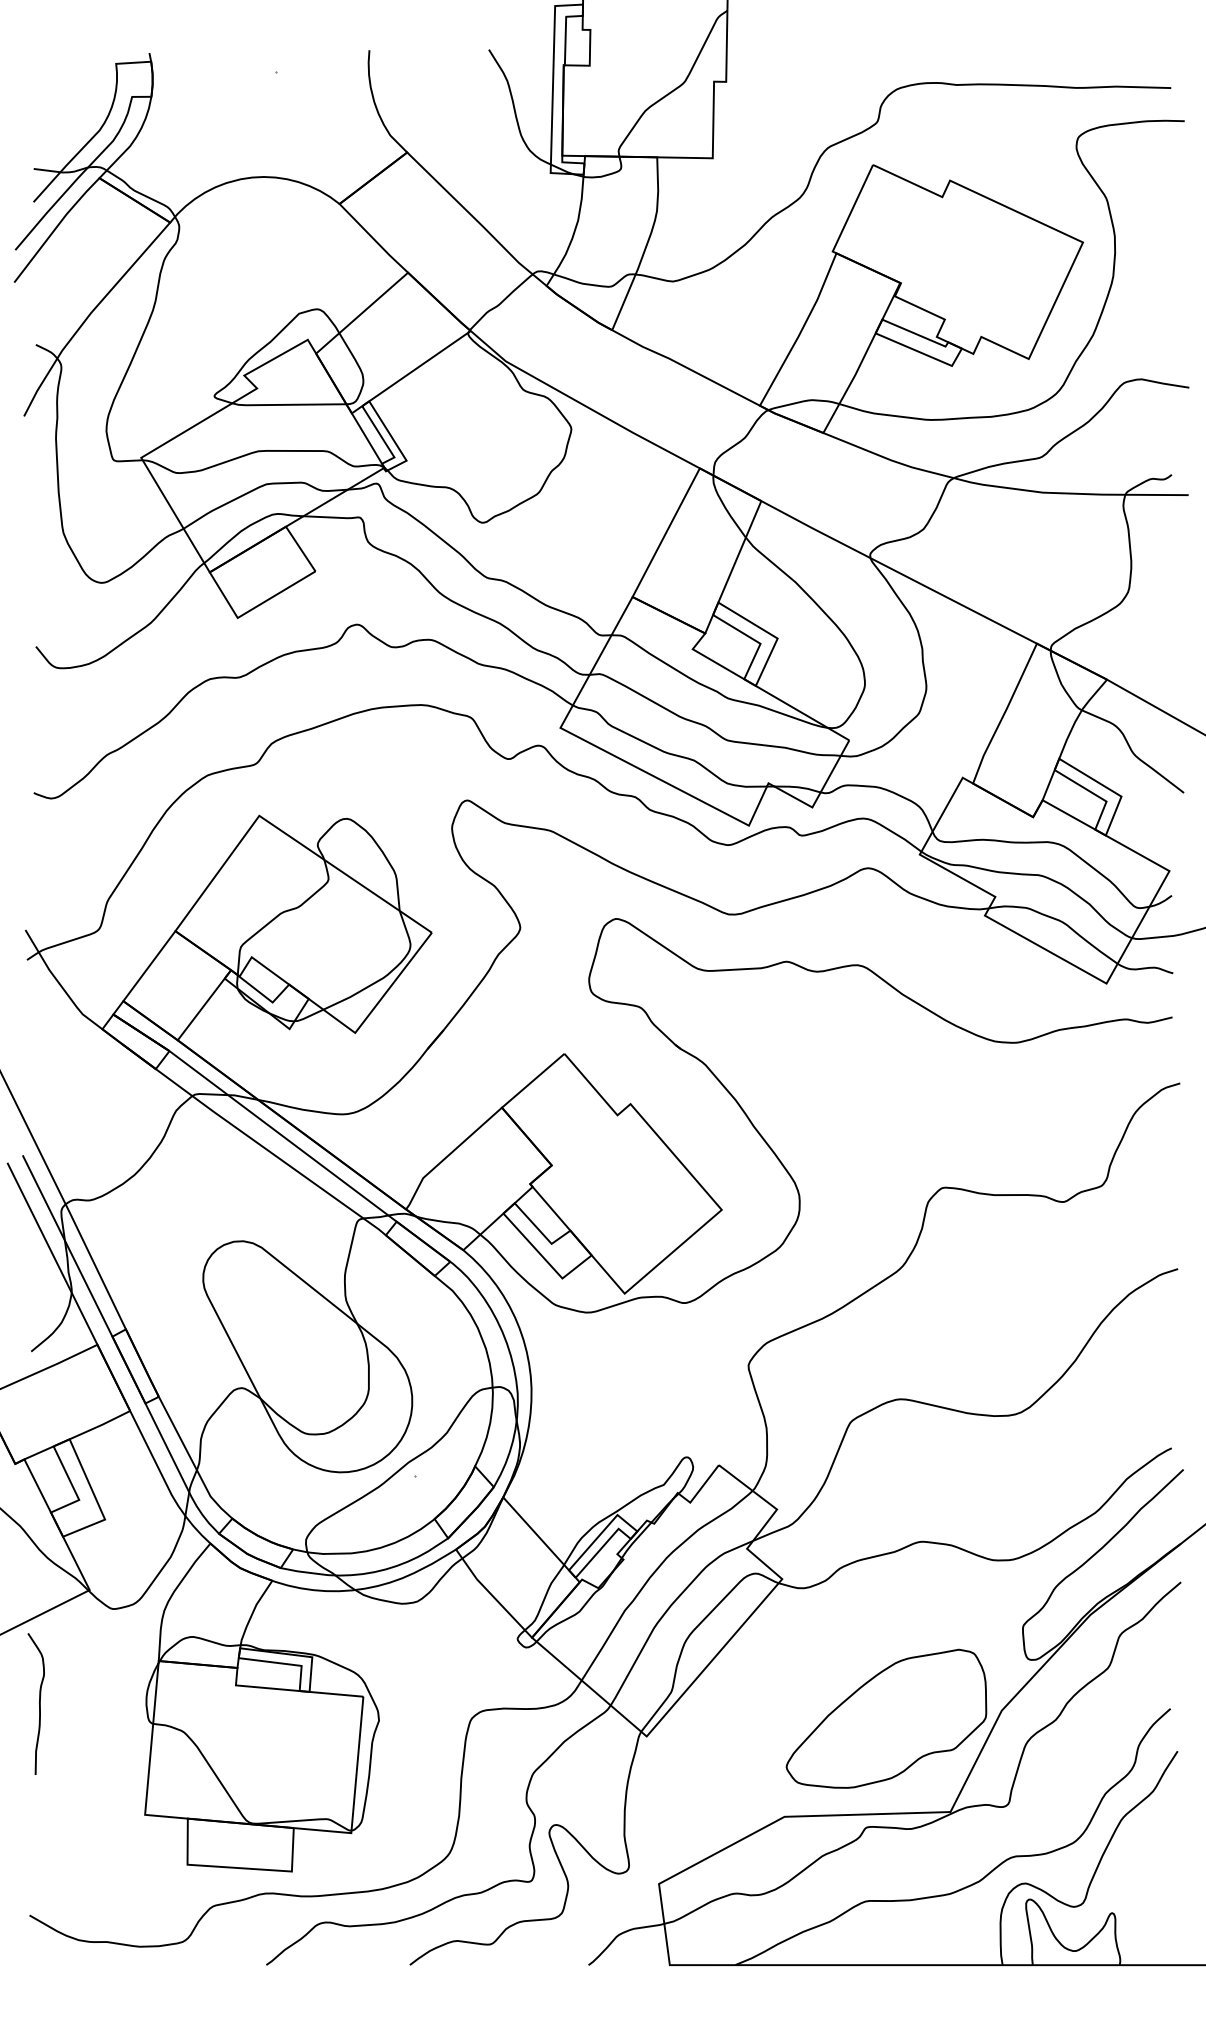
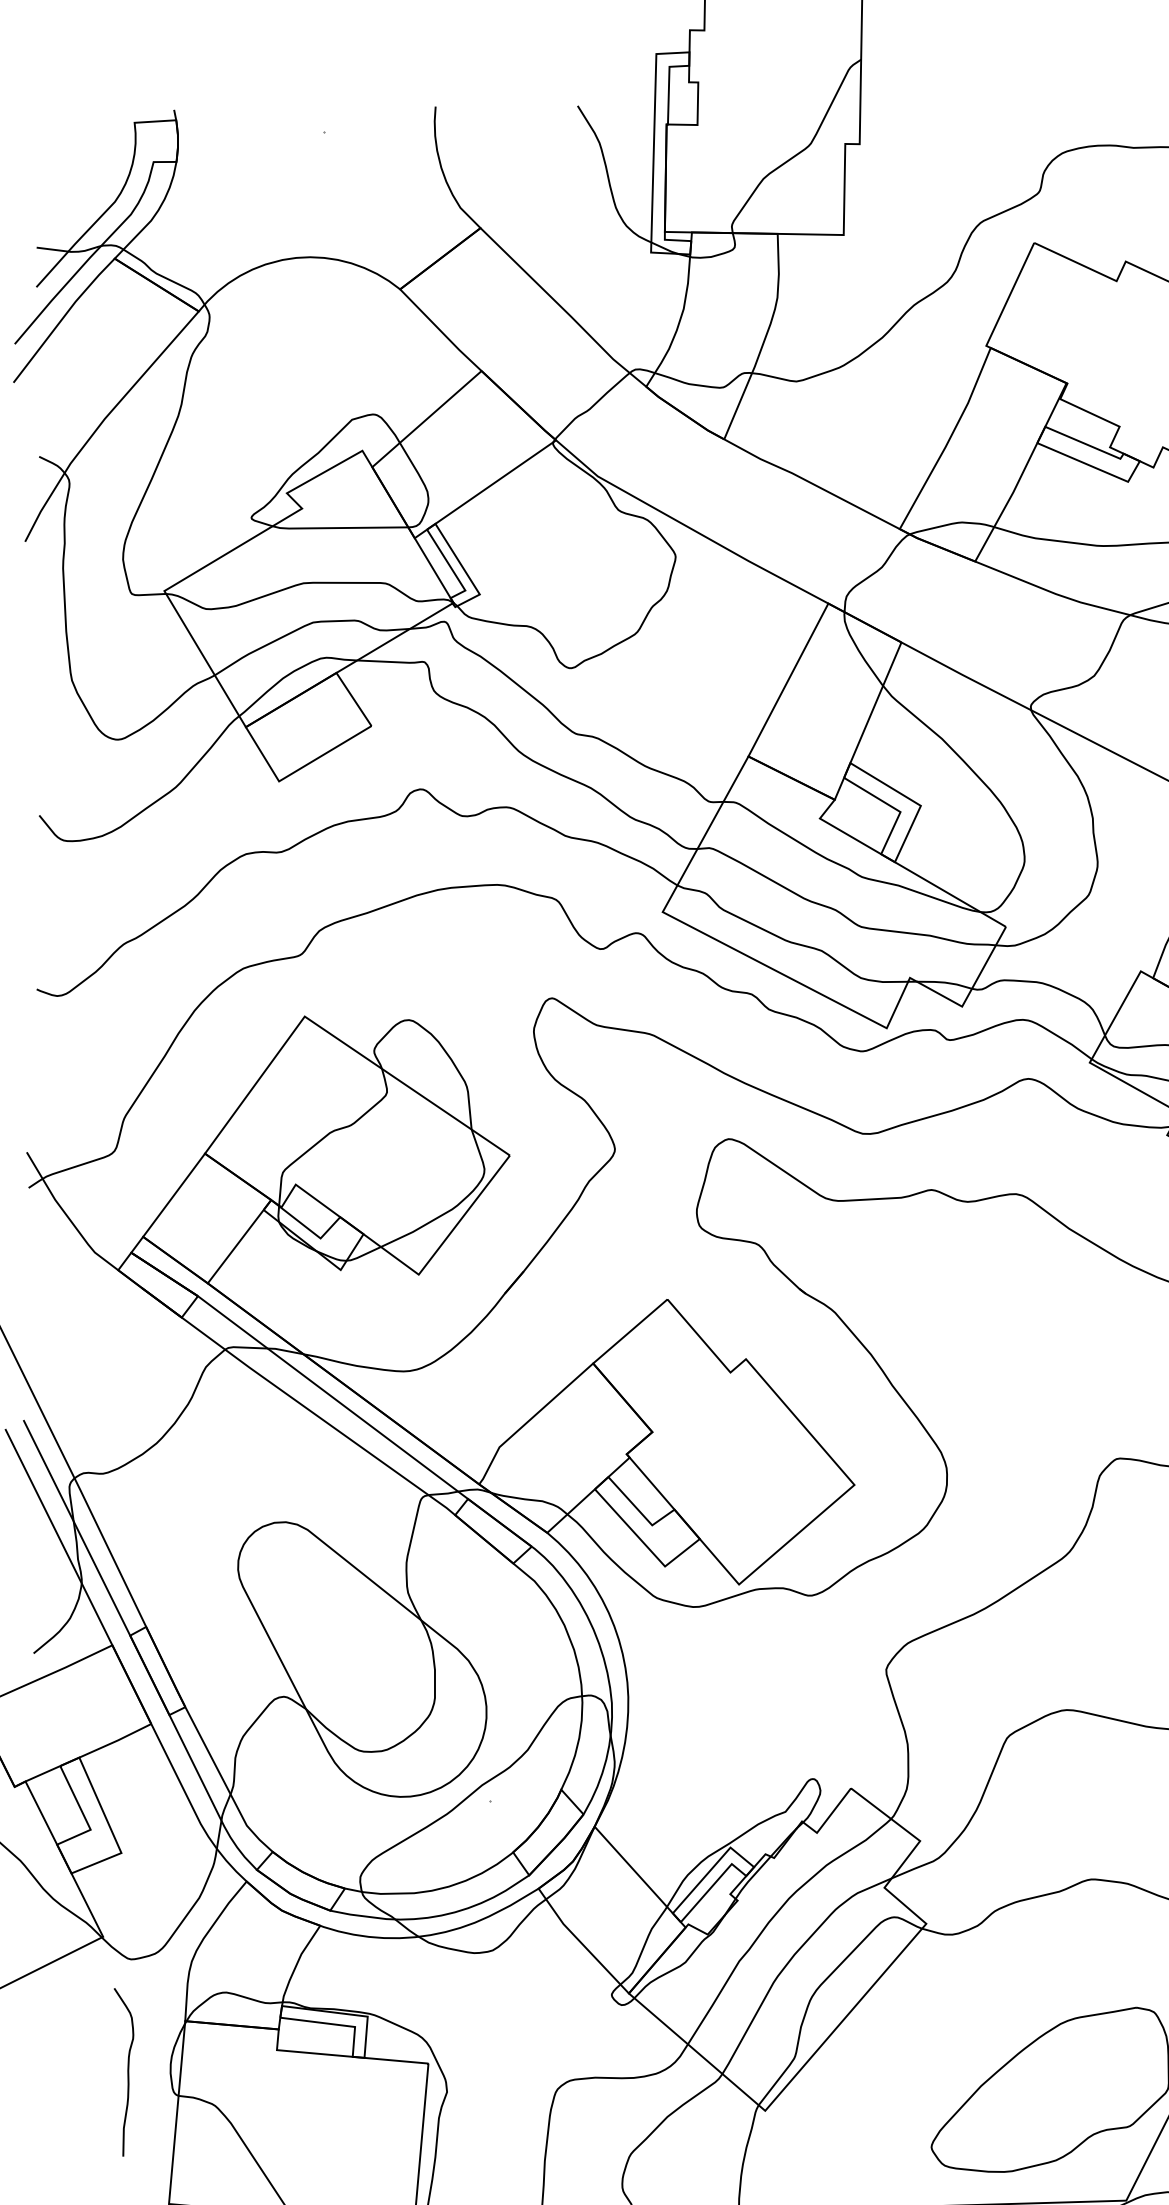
curve: (39, 1703) -> (127, 2071), moved

